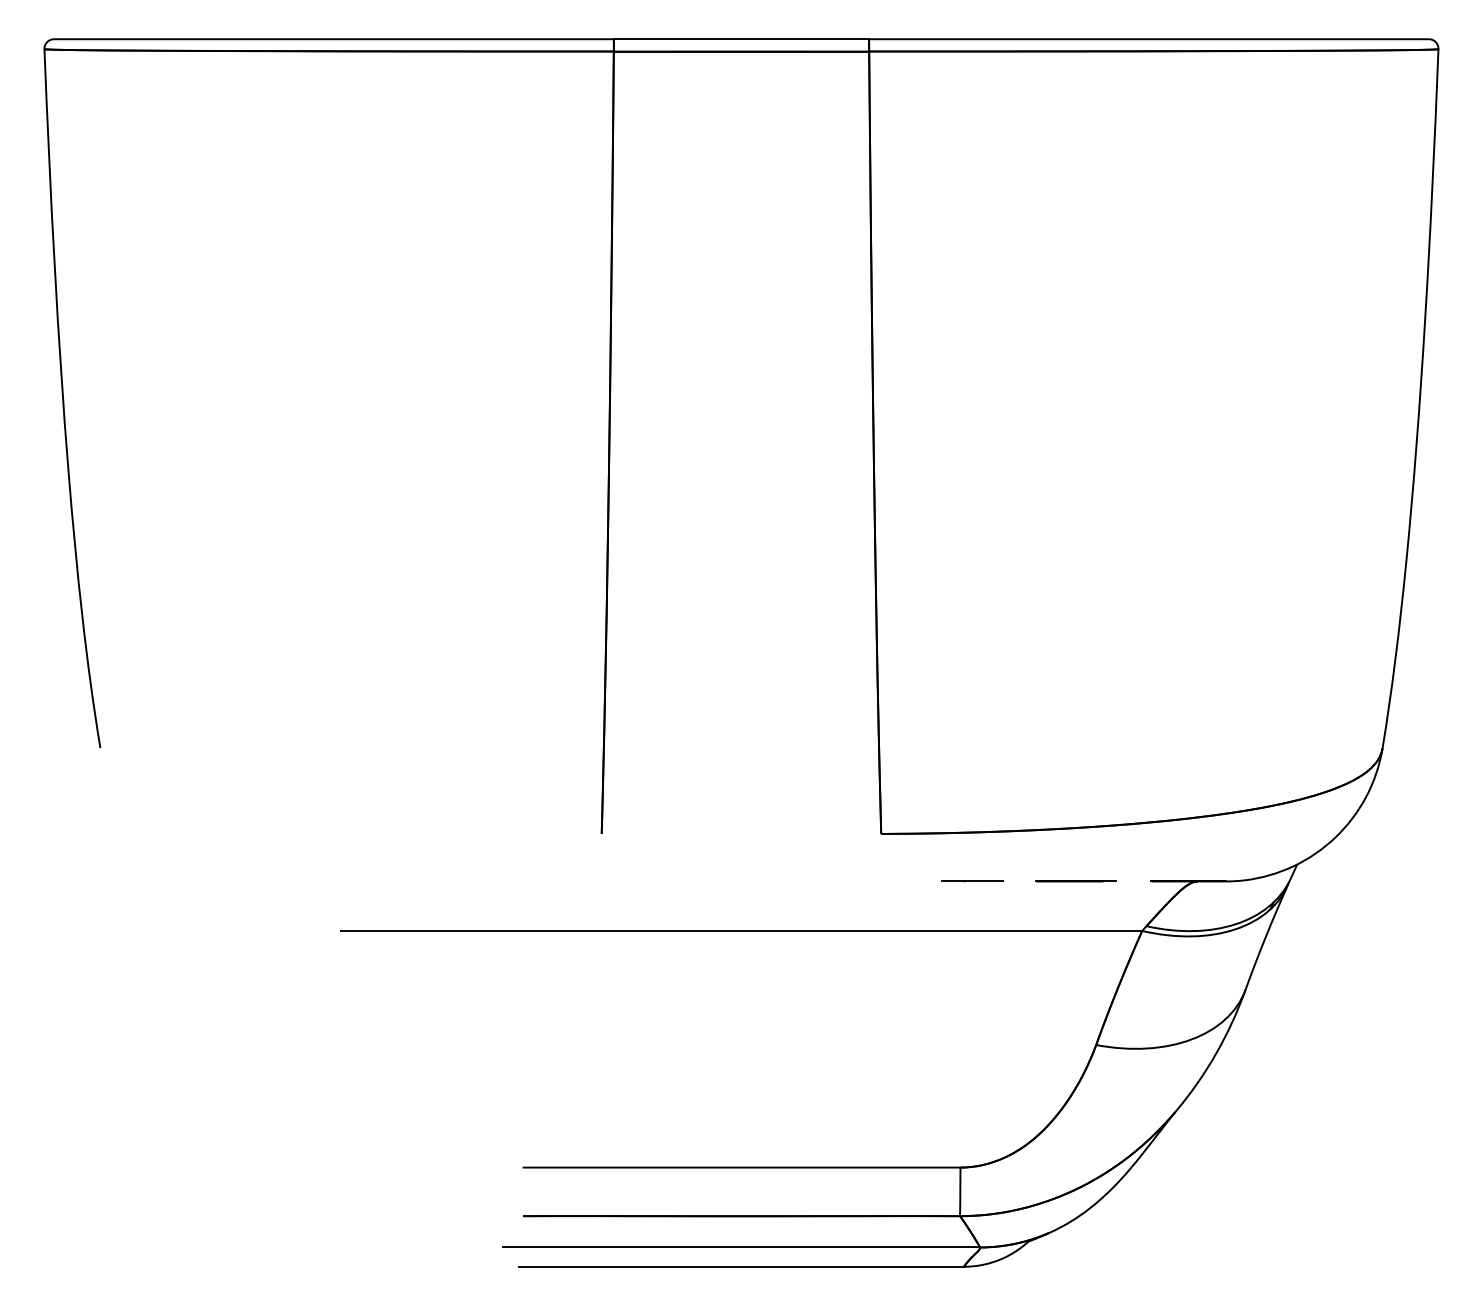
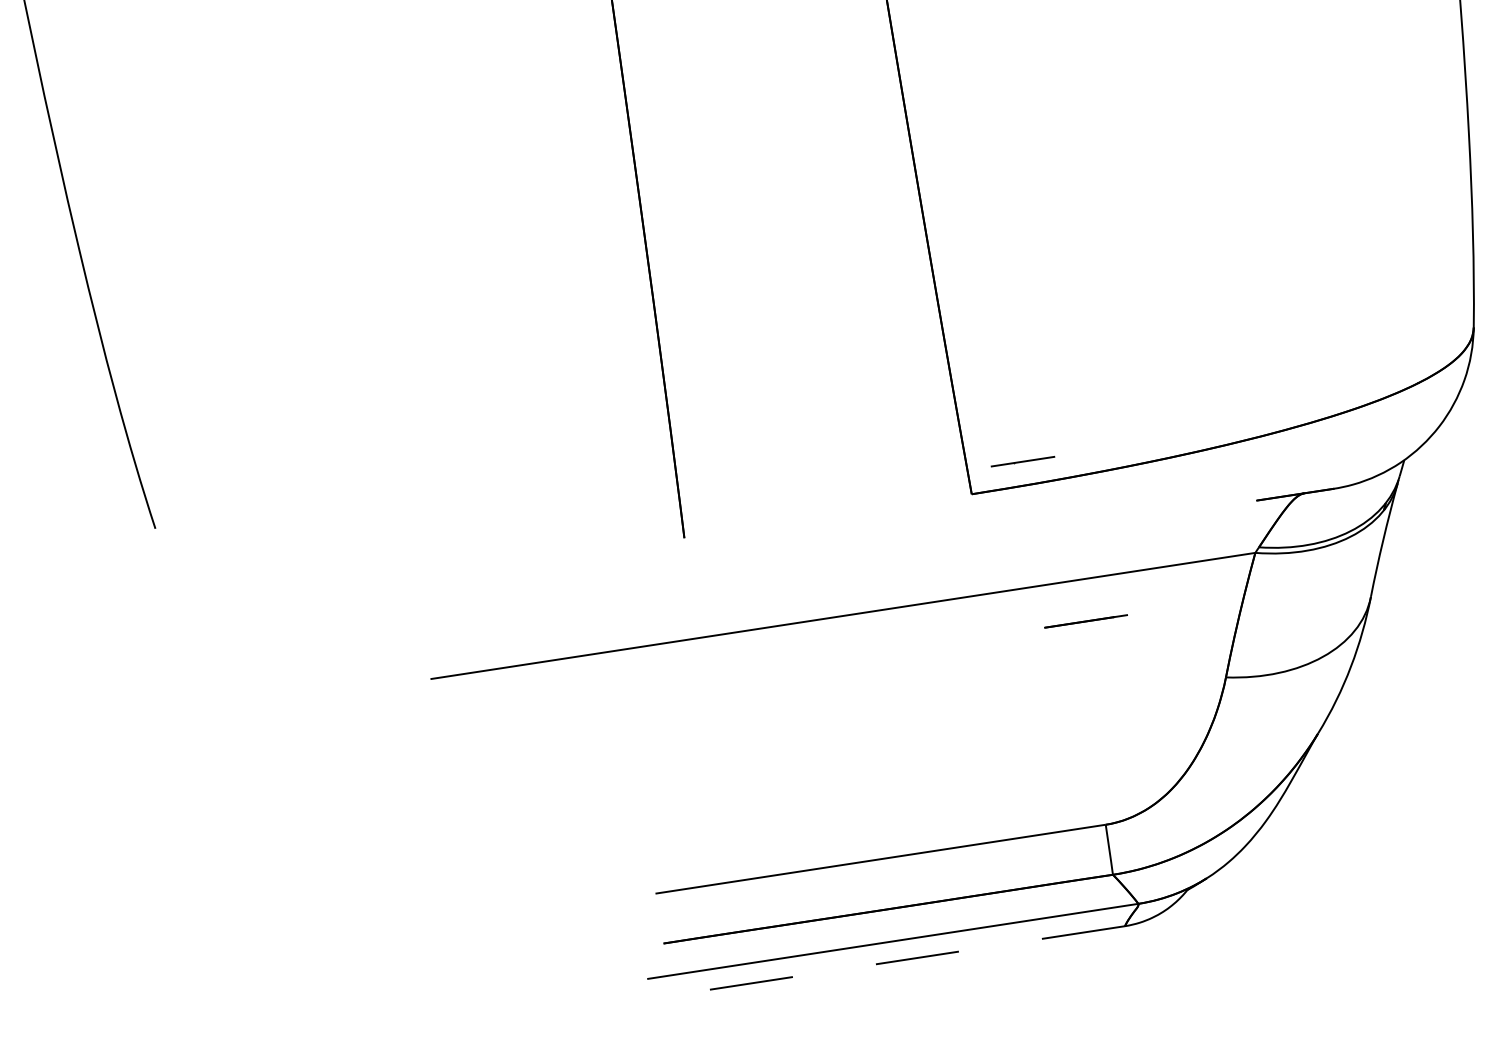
line: (972, 881) -> (1022, 461), moved
line: (1075, 881) -> (1085, 621), moved
line: (740, 1266) -> (895, 961), solid -> dashed

